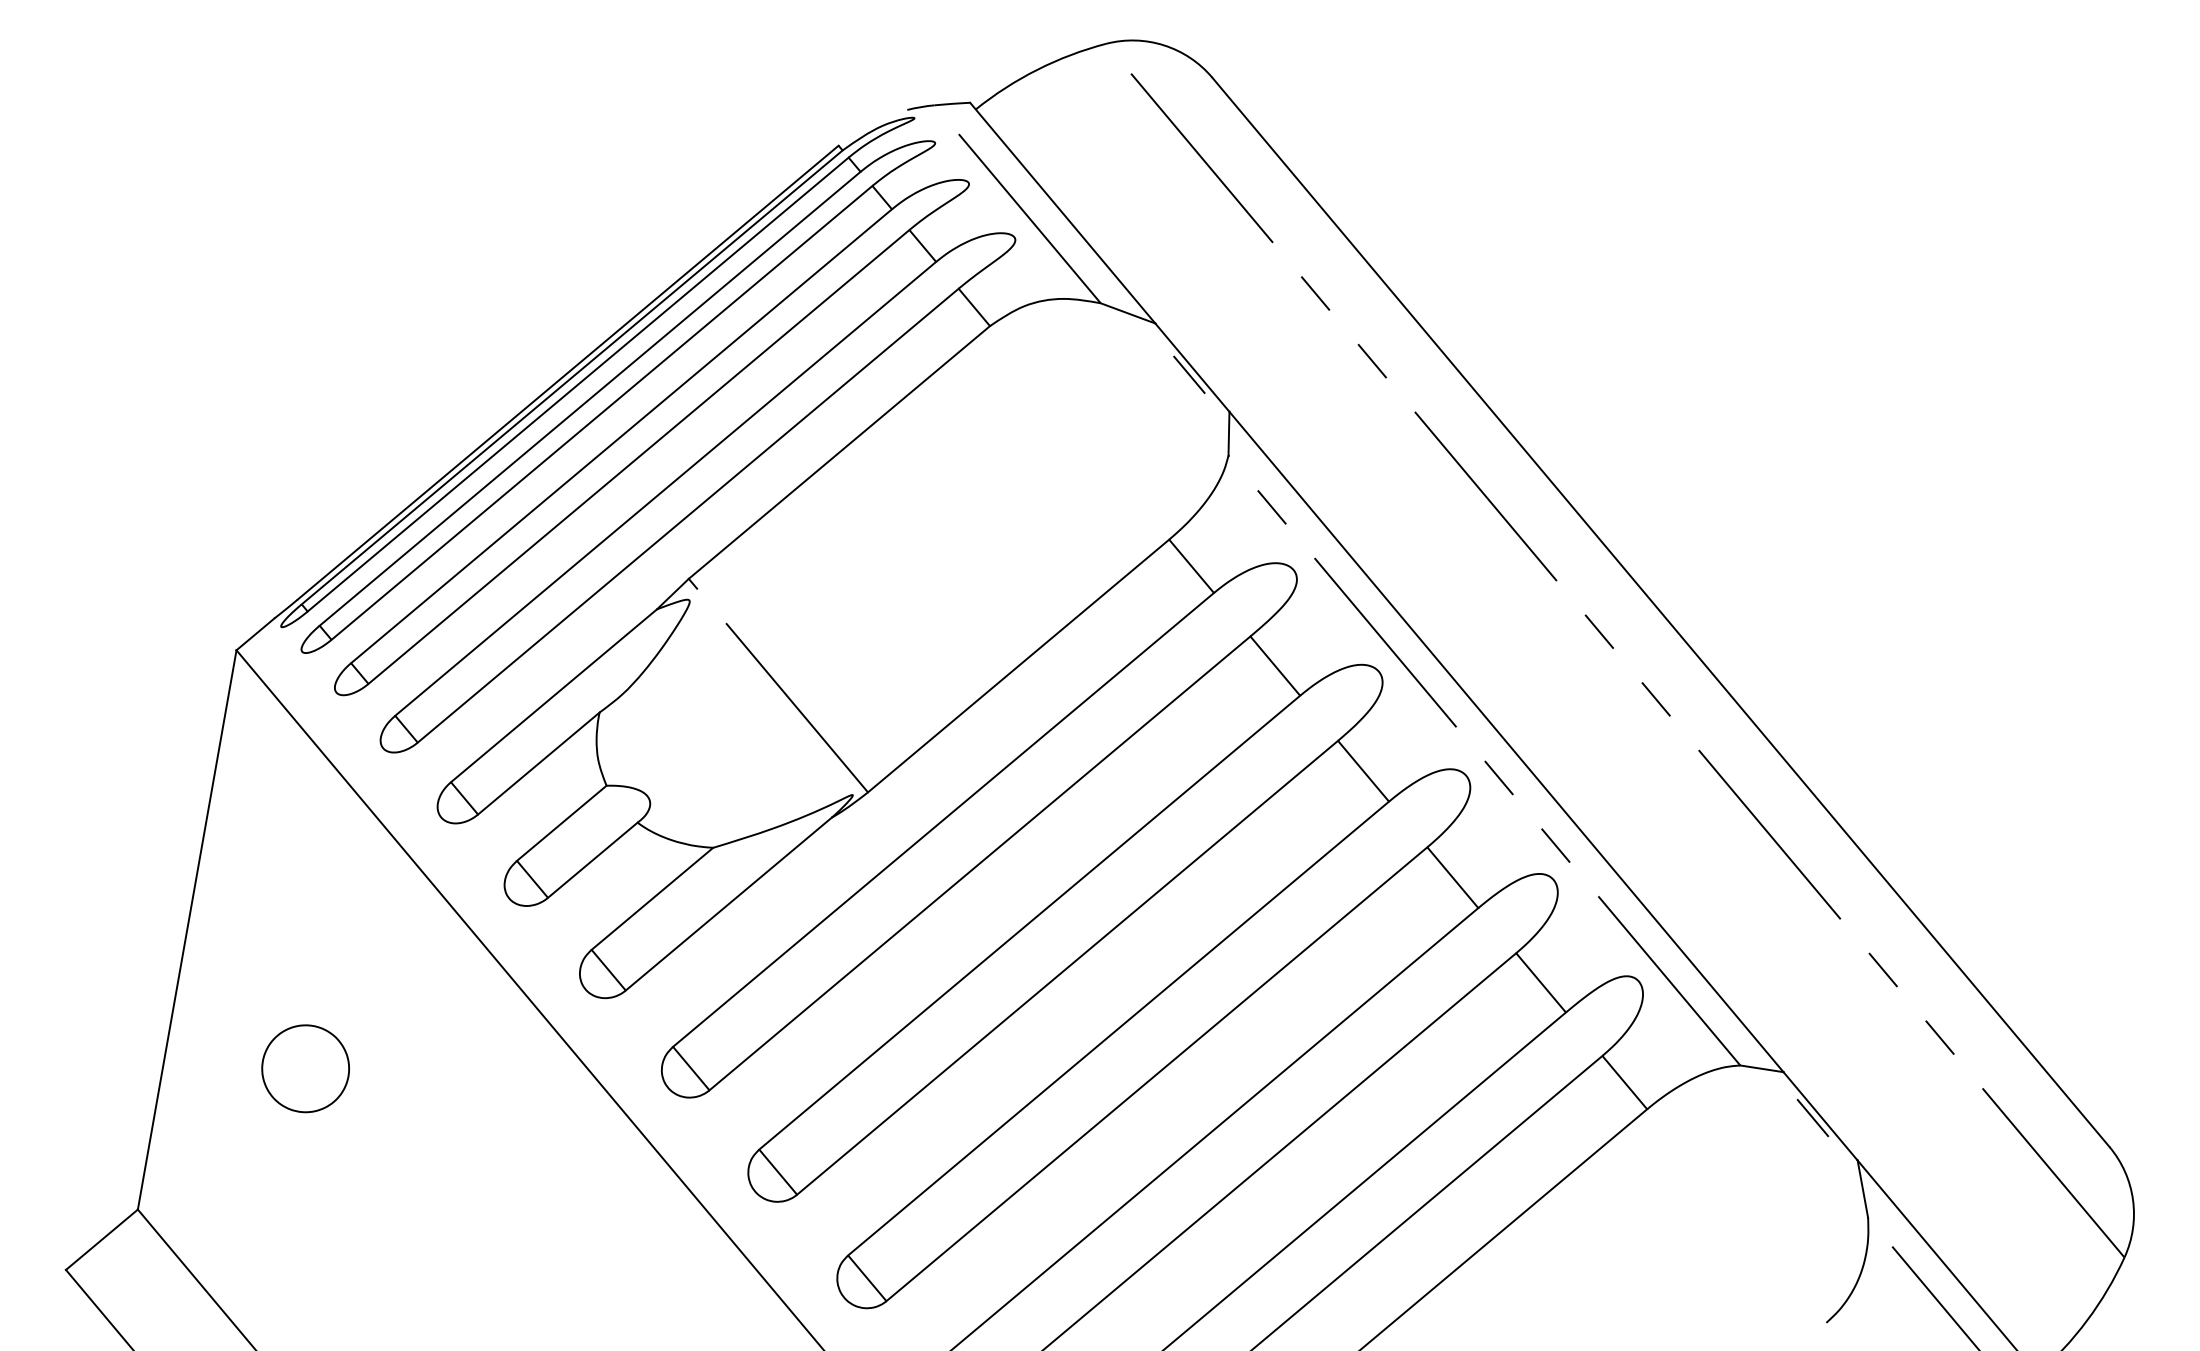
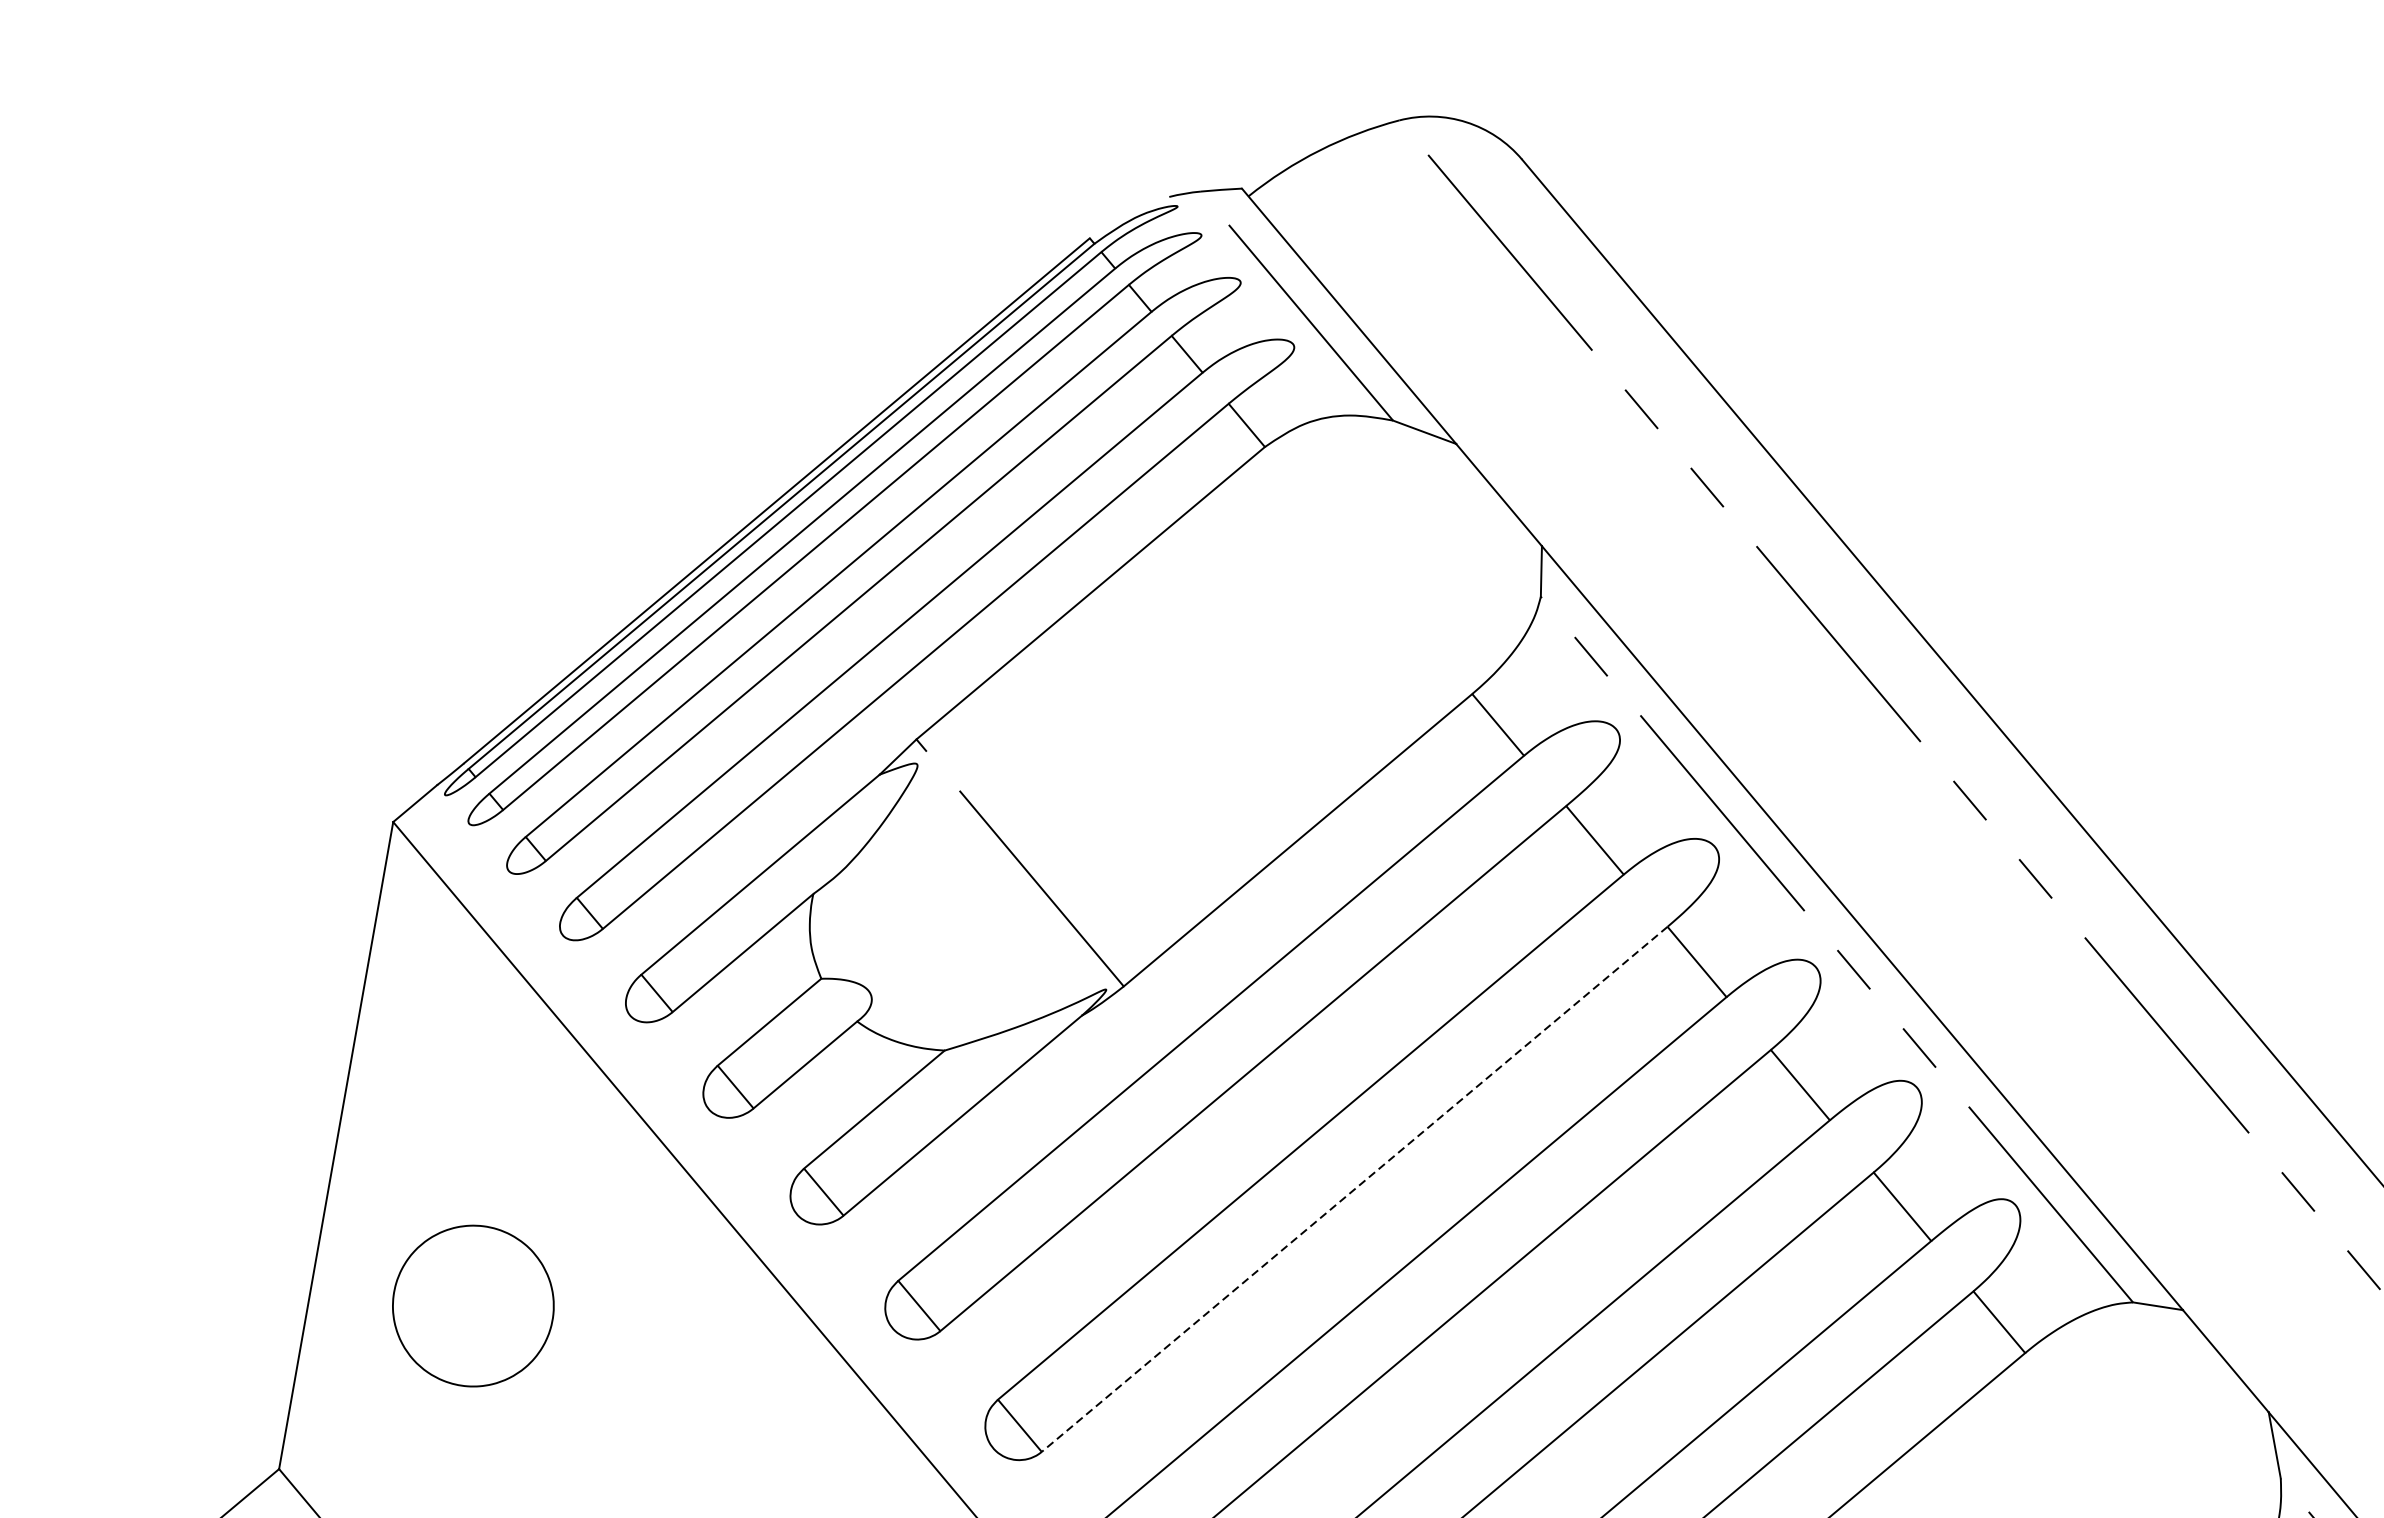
line: (1189, 374) -> (1495, 502), removed
line: (1067, 968) -> (1354, 1190), solid -> dashed
part: (305, 1068) -> (473, 1305), size x1.6
line: (1812, 1117) -> (2216, 1362), removed

